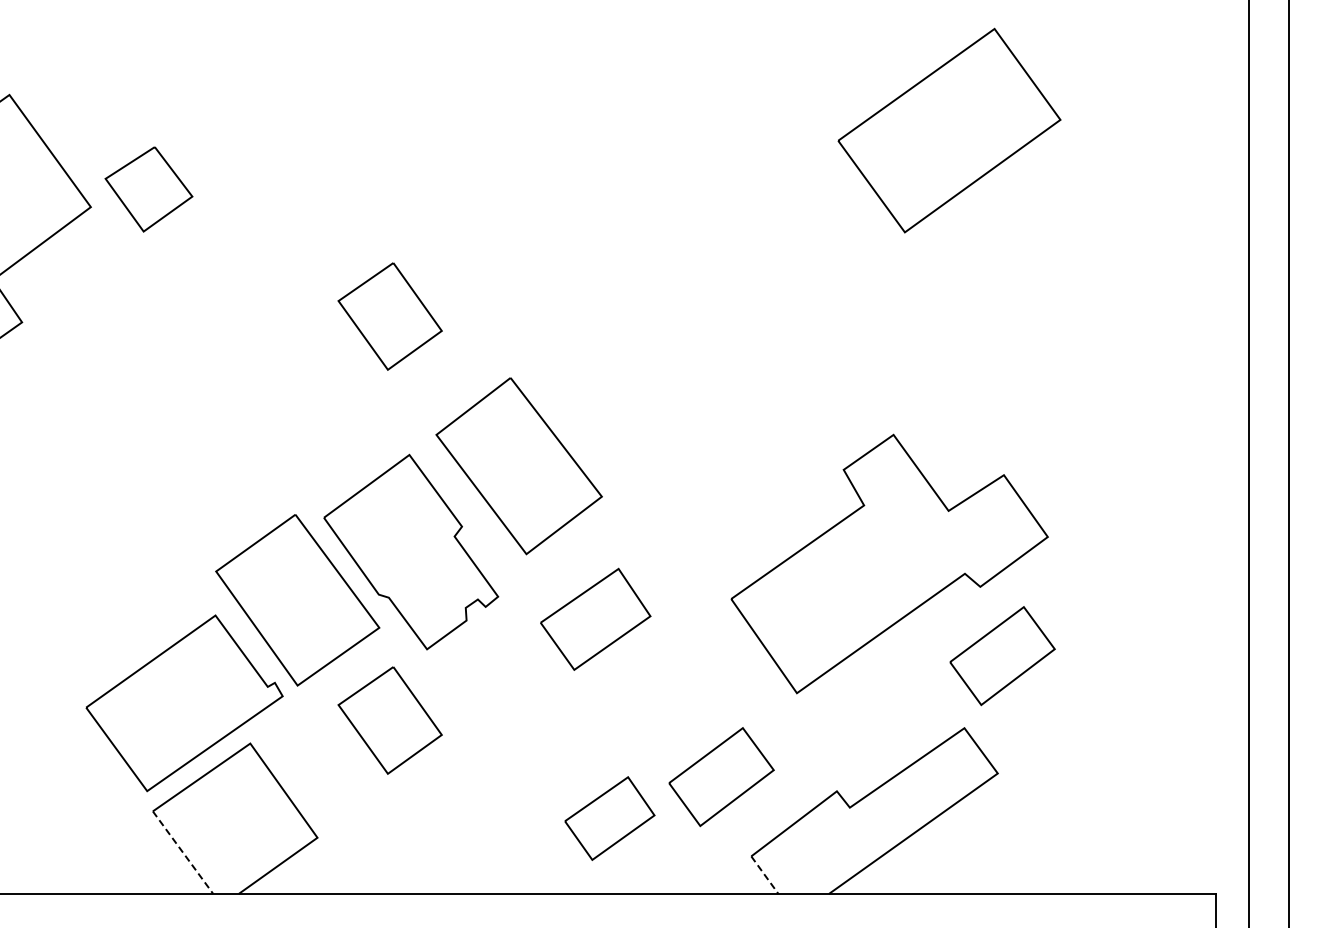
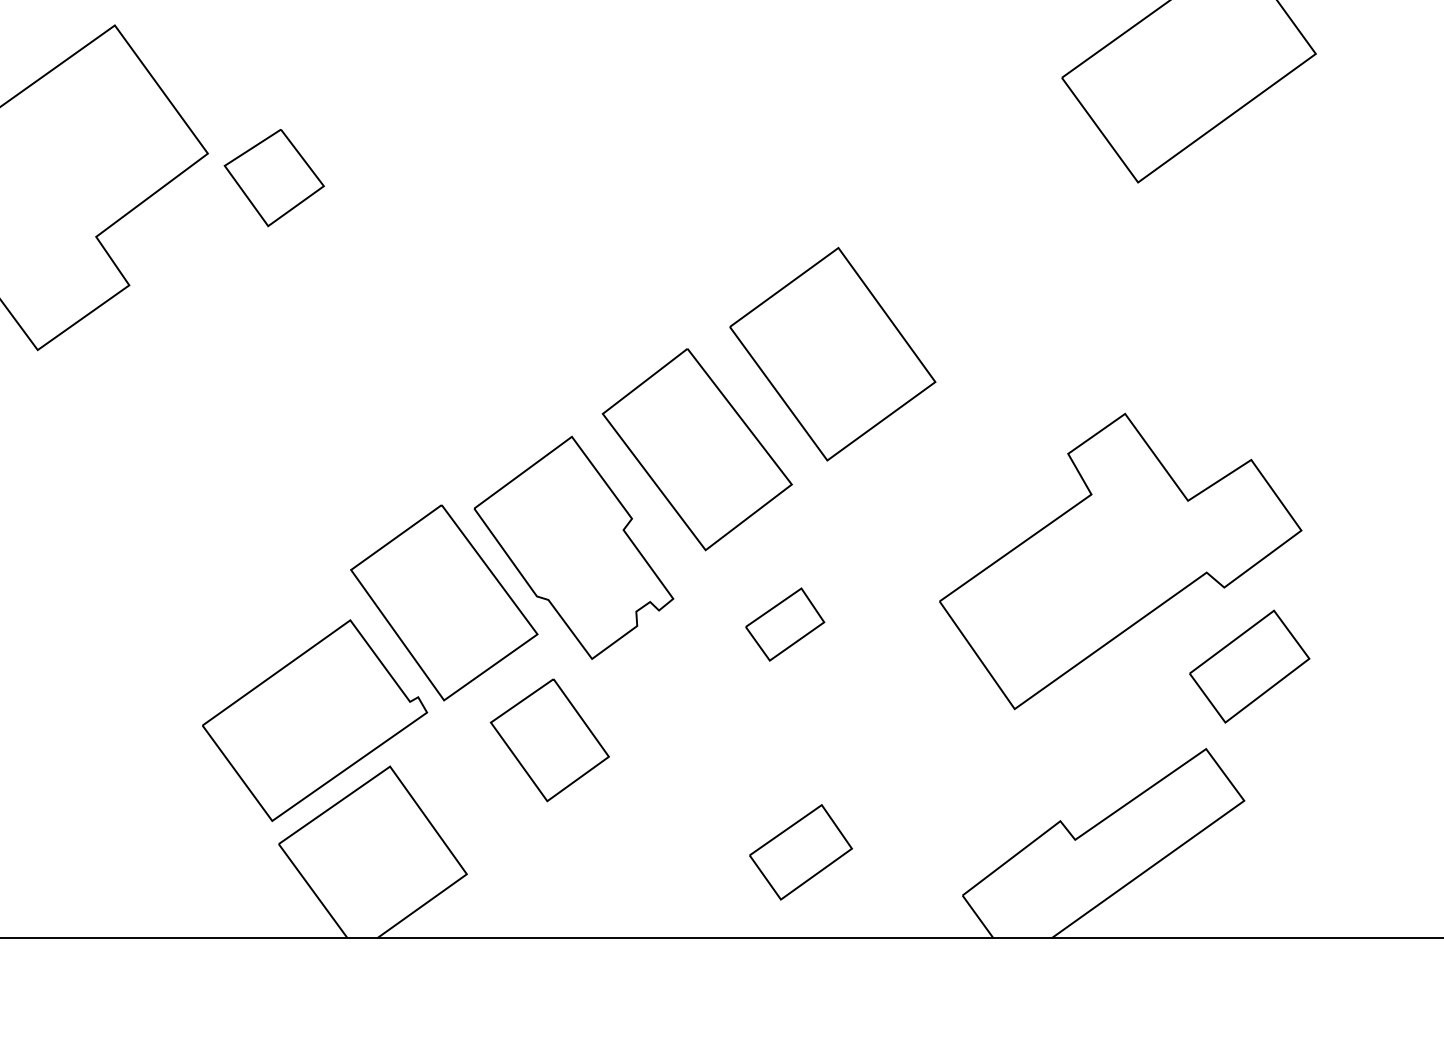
part: (148, 189) -> (273, 178), moved
part: (389, 316) -> (549, 278), removed
part: (637, 382) -> (832, 354), added
part: (596, 618) -> (785, 623), size x0.62
part: (721, 777) -> (928, 805), removed
line: (183, 853) -> (313, 892), dashed -> solid
line: (765, 875) -> (978, 917), dashed -> solid

